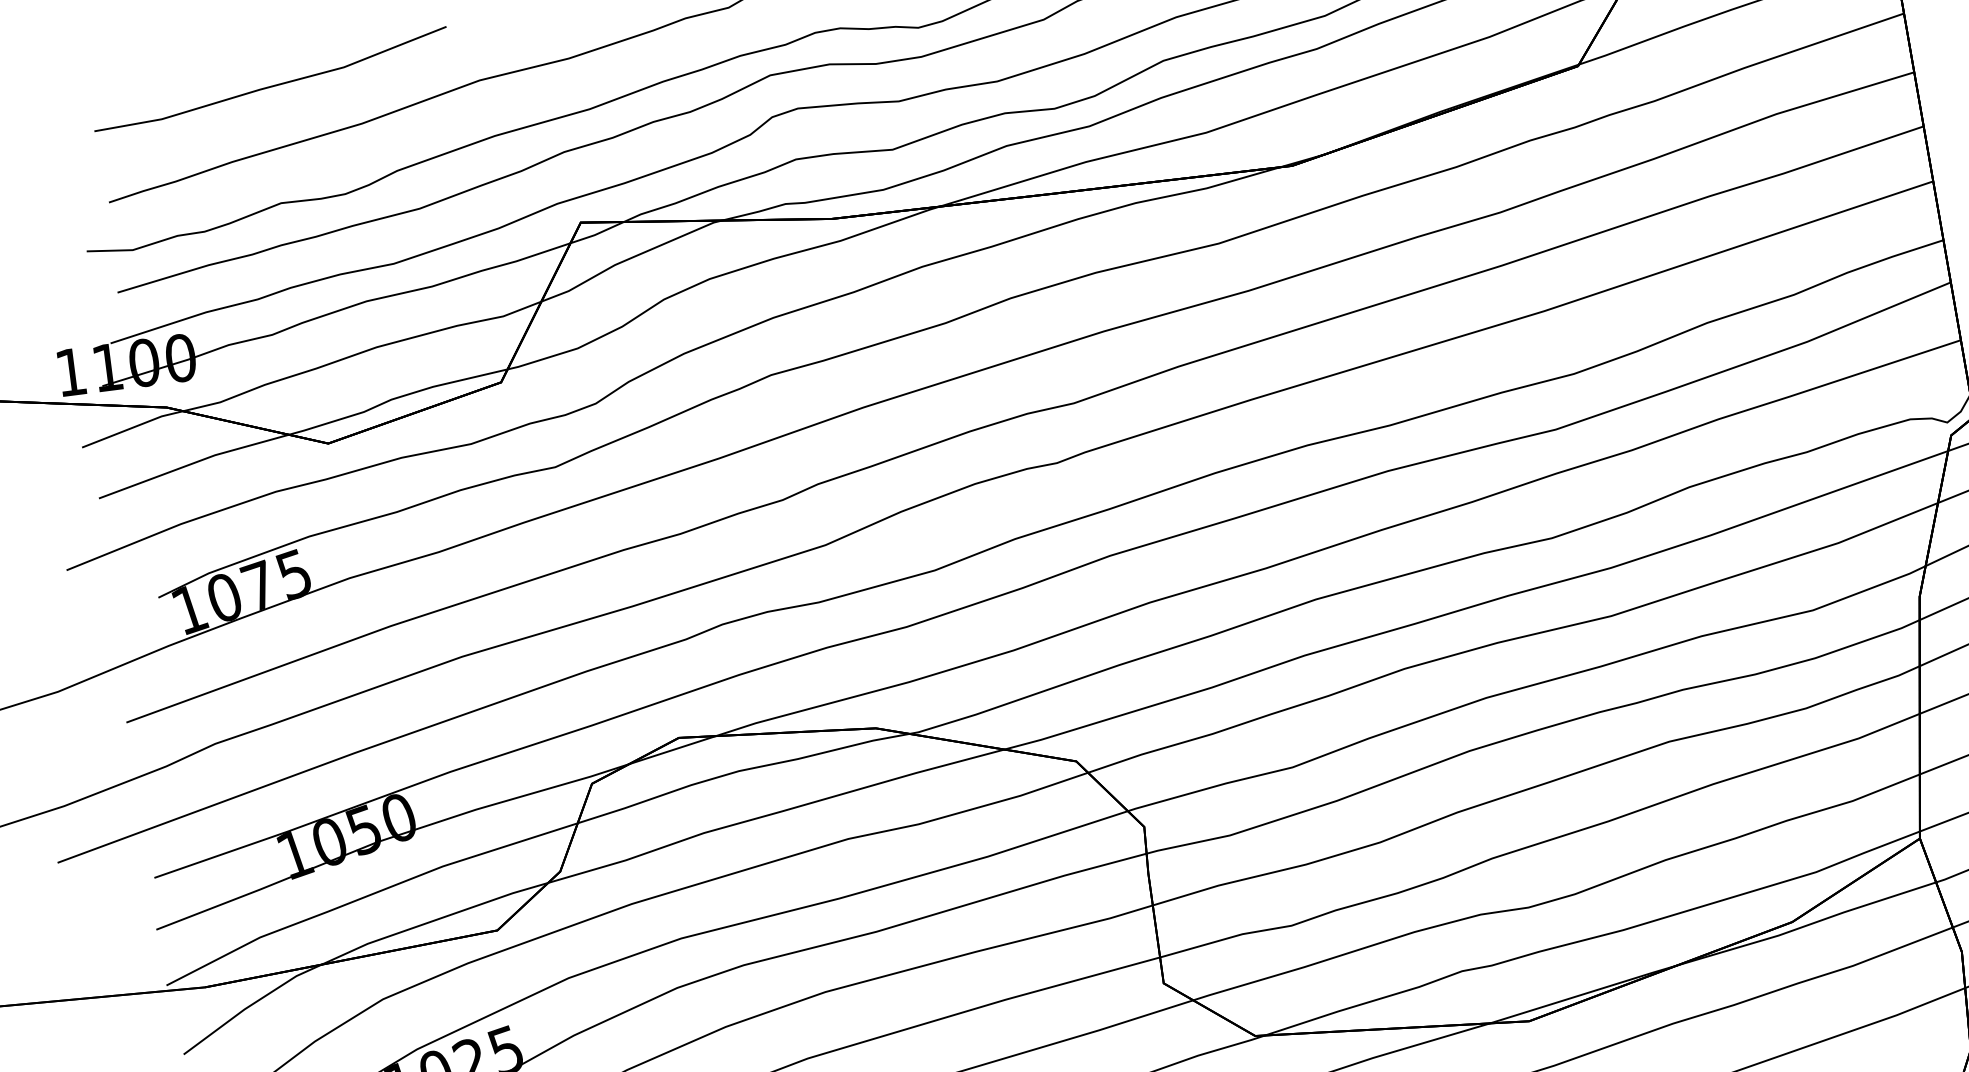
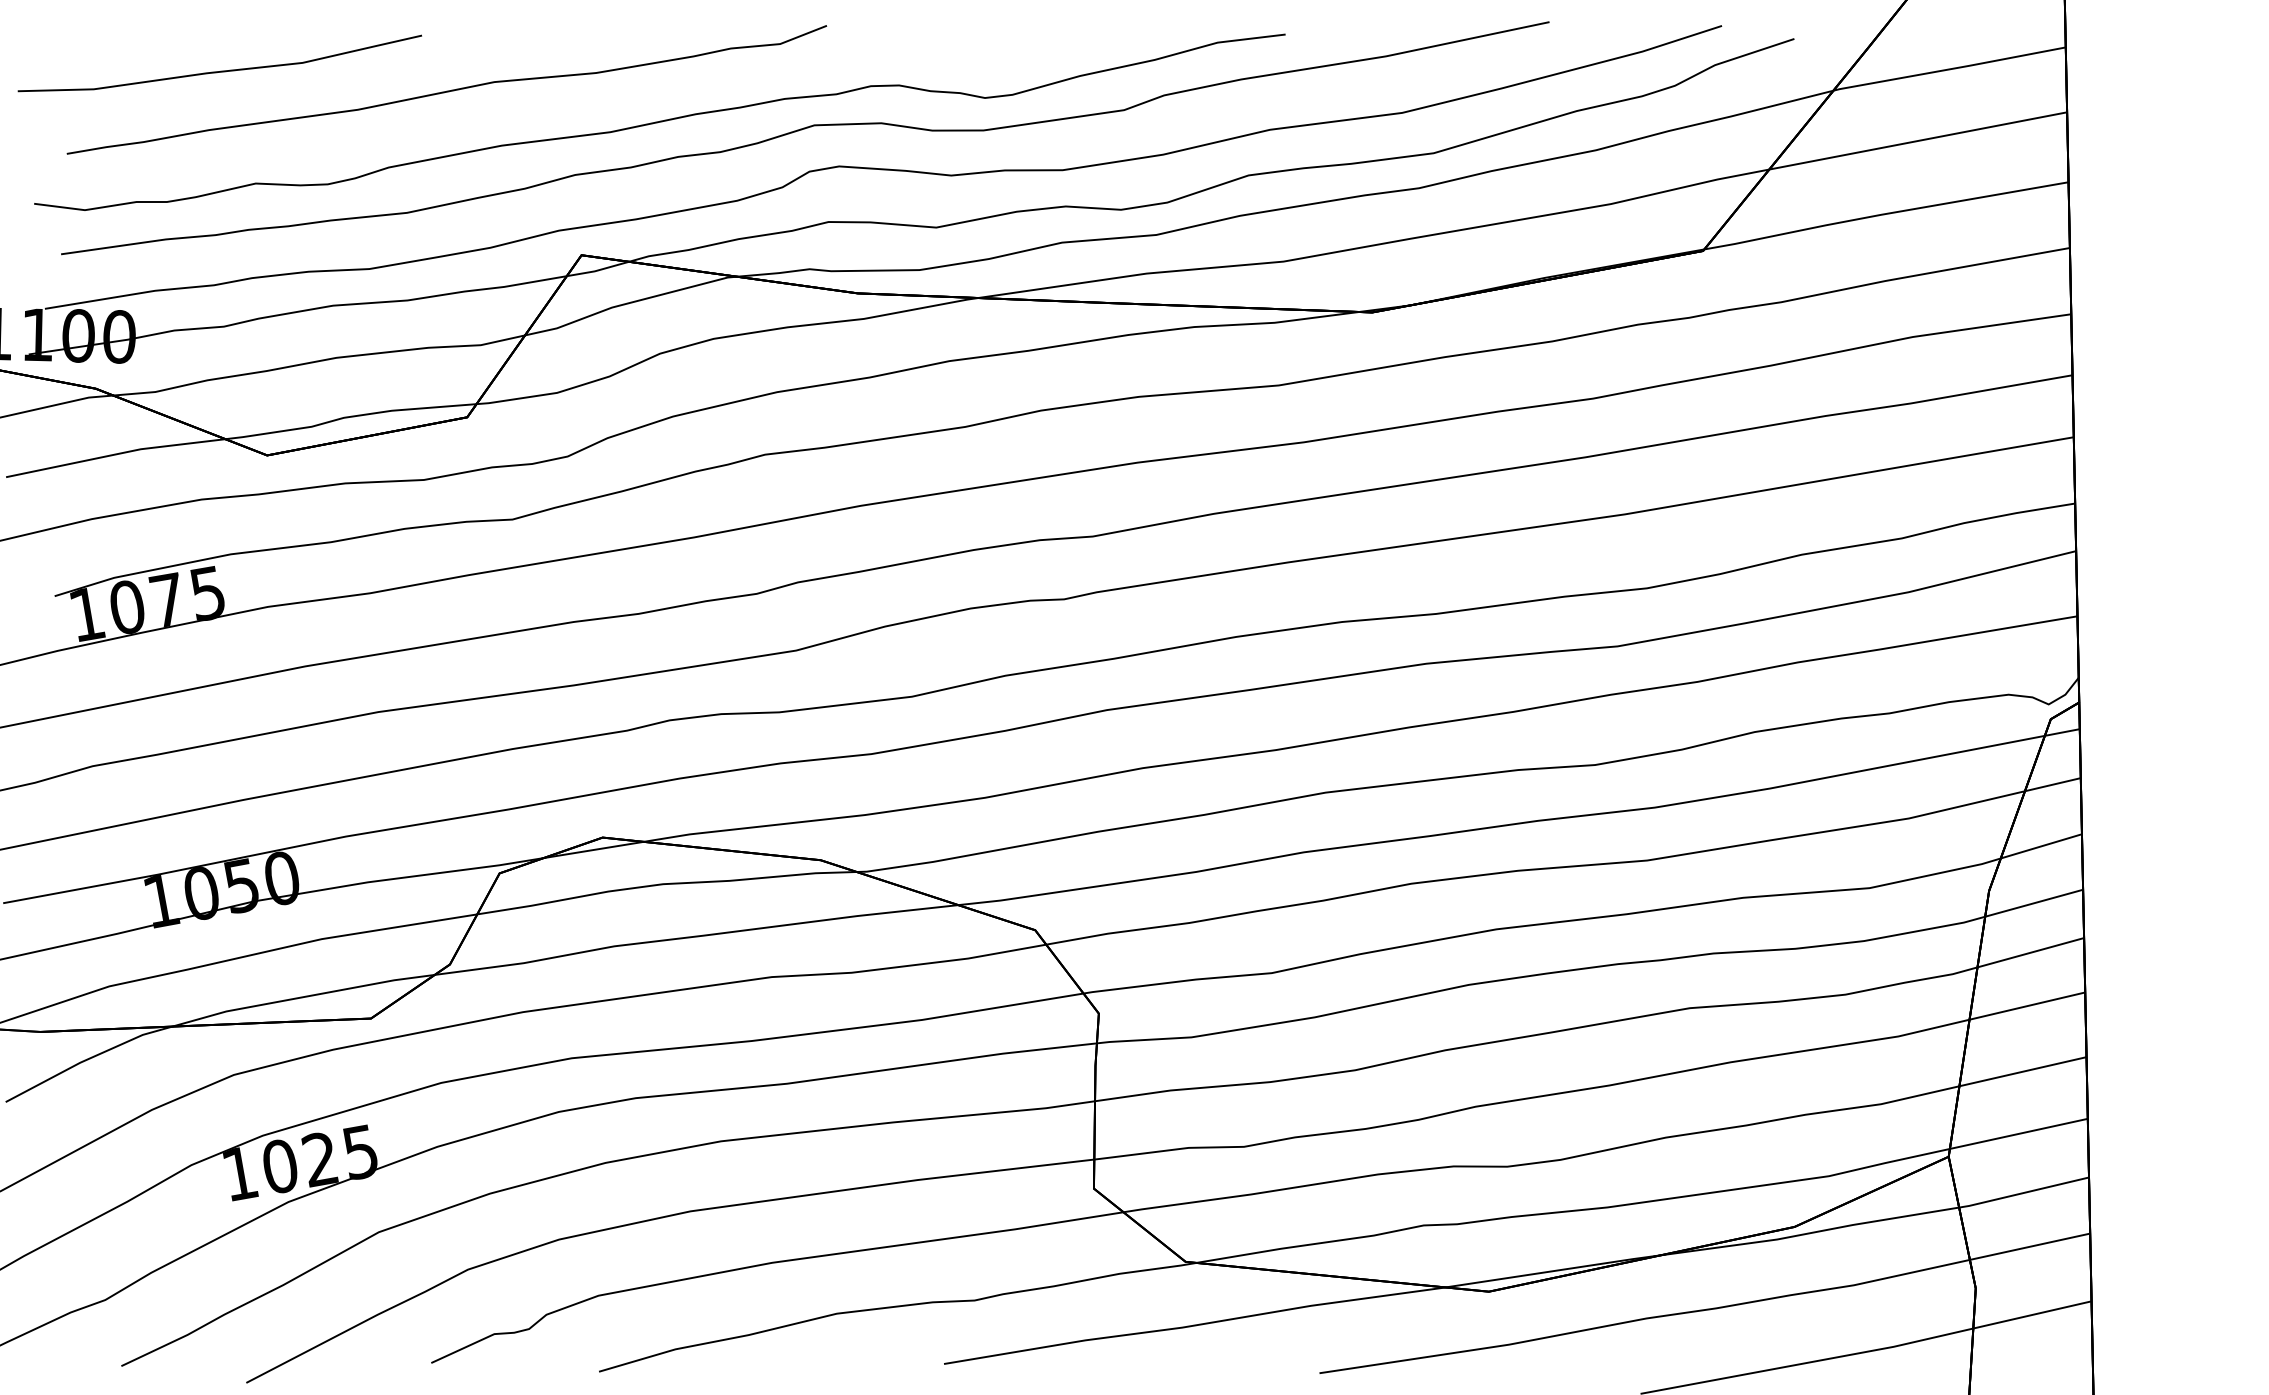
curve: (271, 85) -> (220, 70), moved

